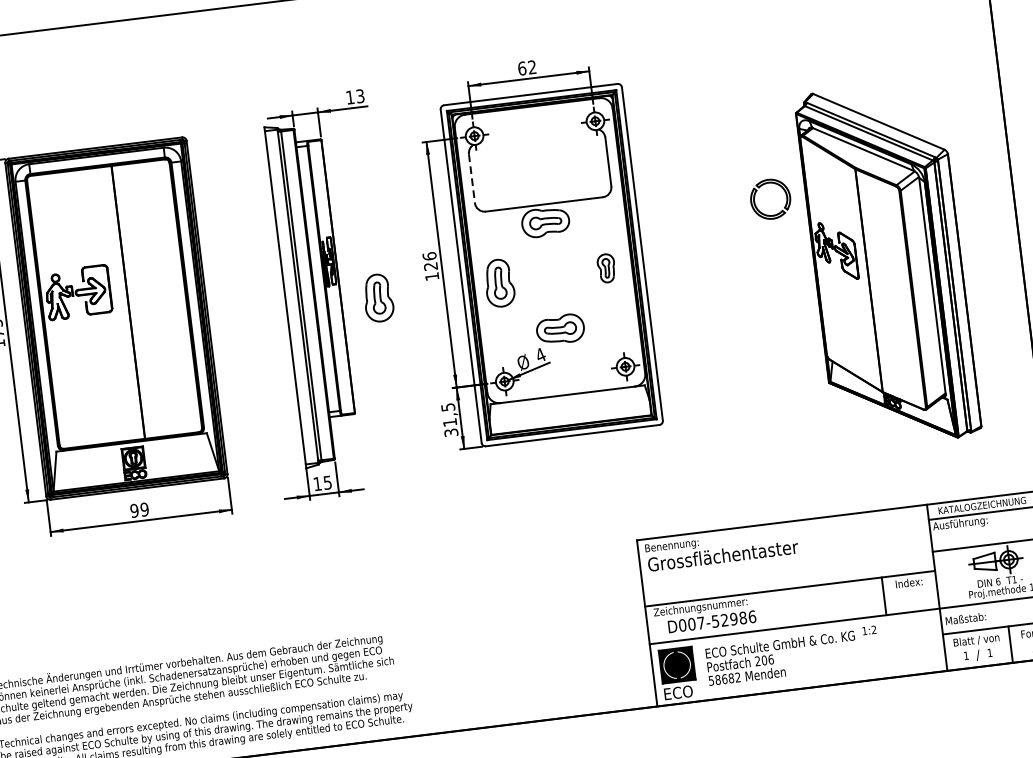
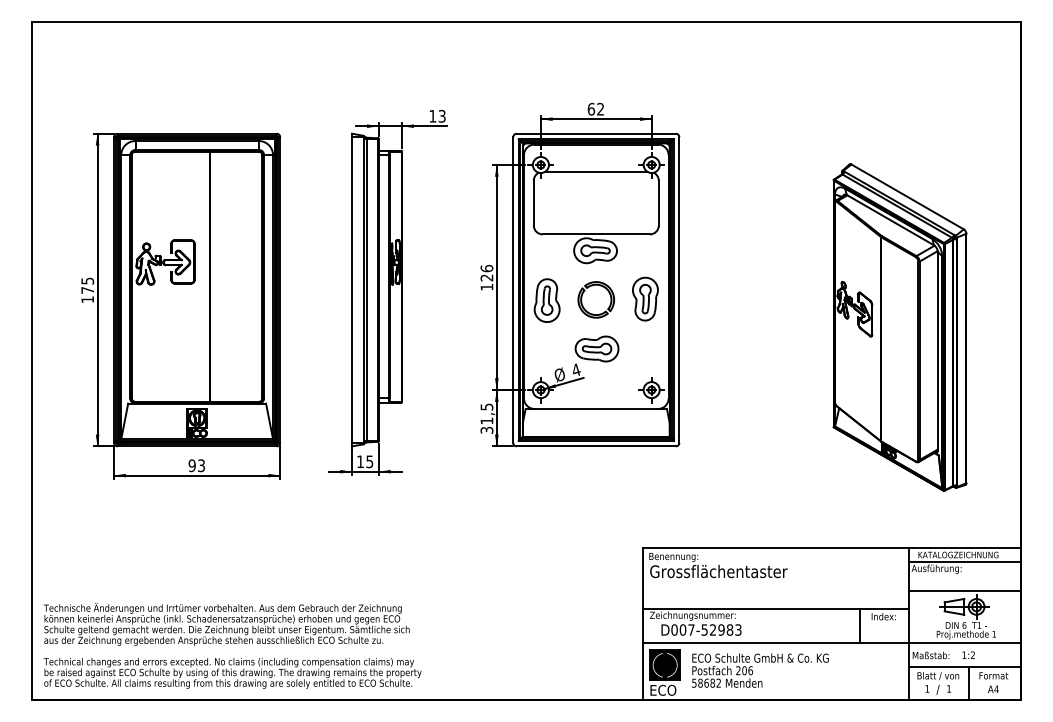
line: (536, 135) -> (596, 171), added
line: (471, 179) -> (533, 203), dashed -> solid
part: (775, 184) -> (602, 287), moved
part: (606, 267) -> (645, 298), size x1.67
part: (377, 298) -> (435, 300), removed
text: (144, 509) -> (201, 465), 99 -> 93
text: (752, 616) -> (738, 629), D007-52986 -> D007-52983
text: (869, 629) -> (968, 654), moved

